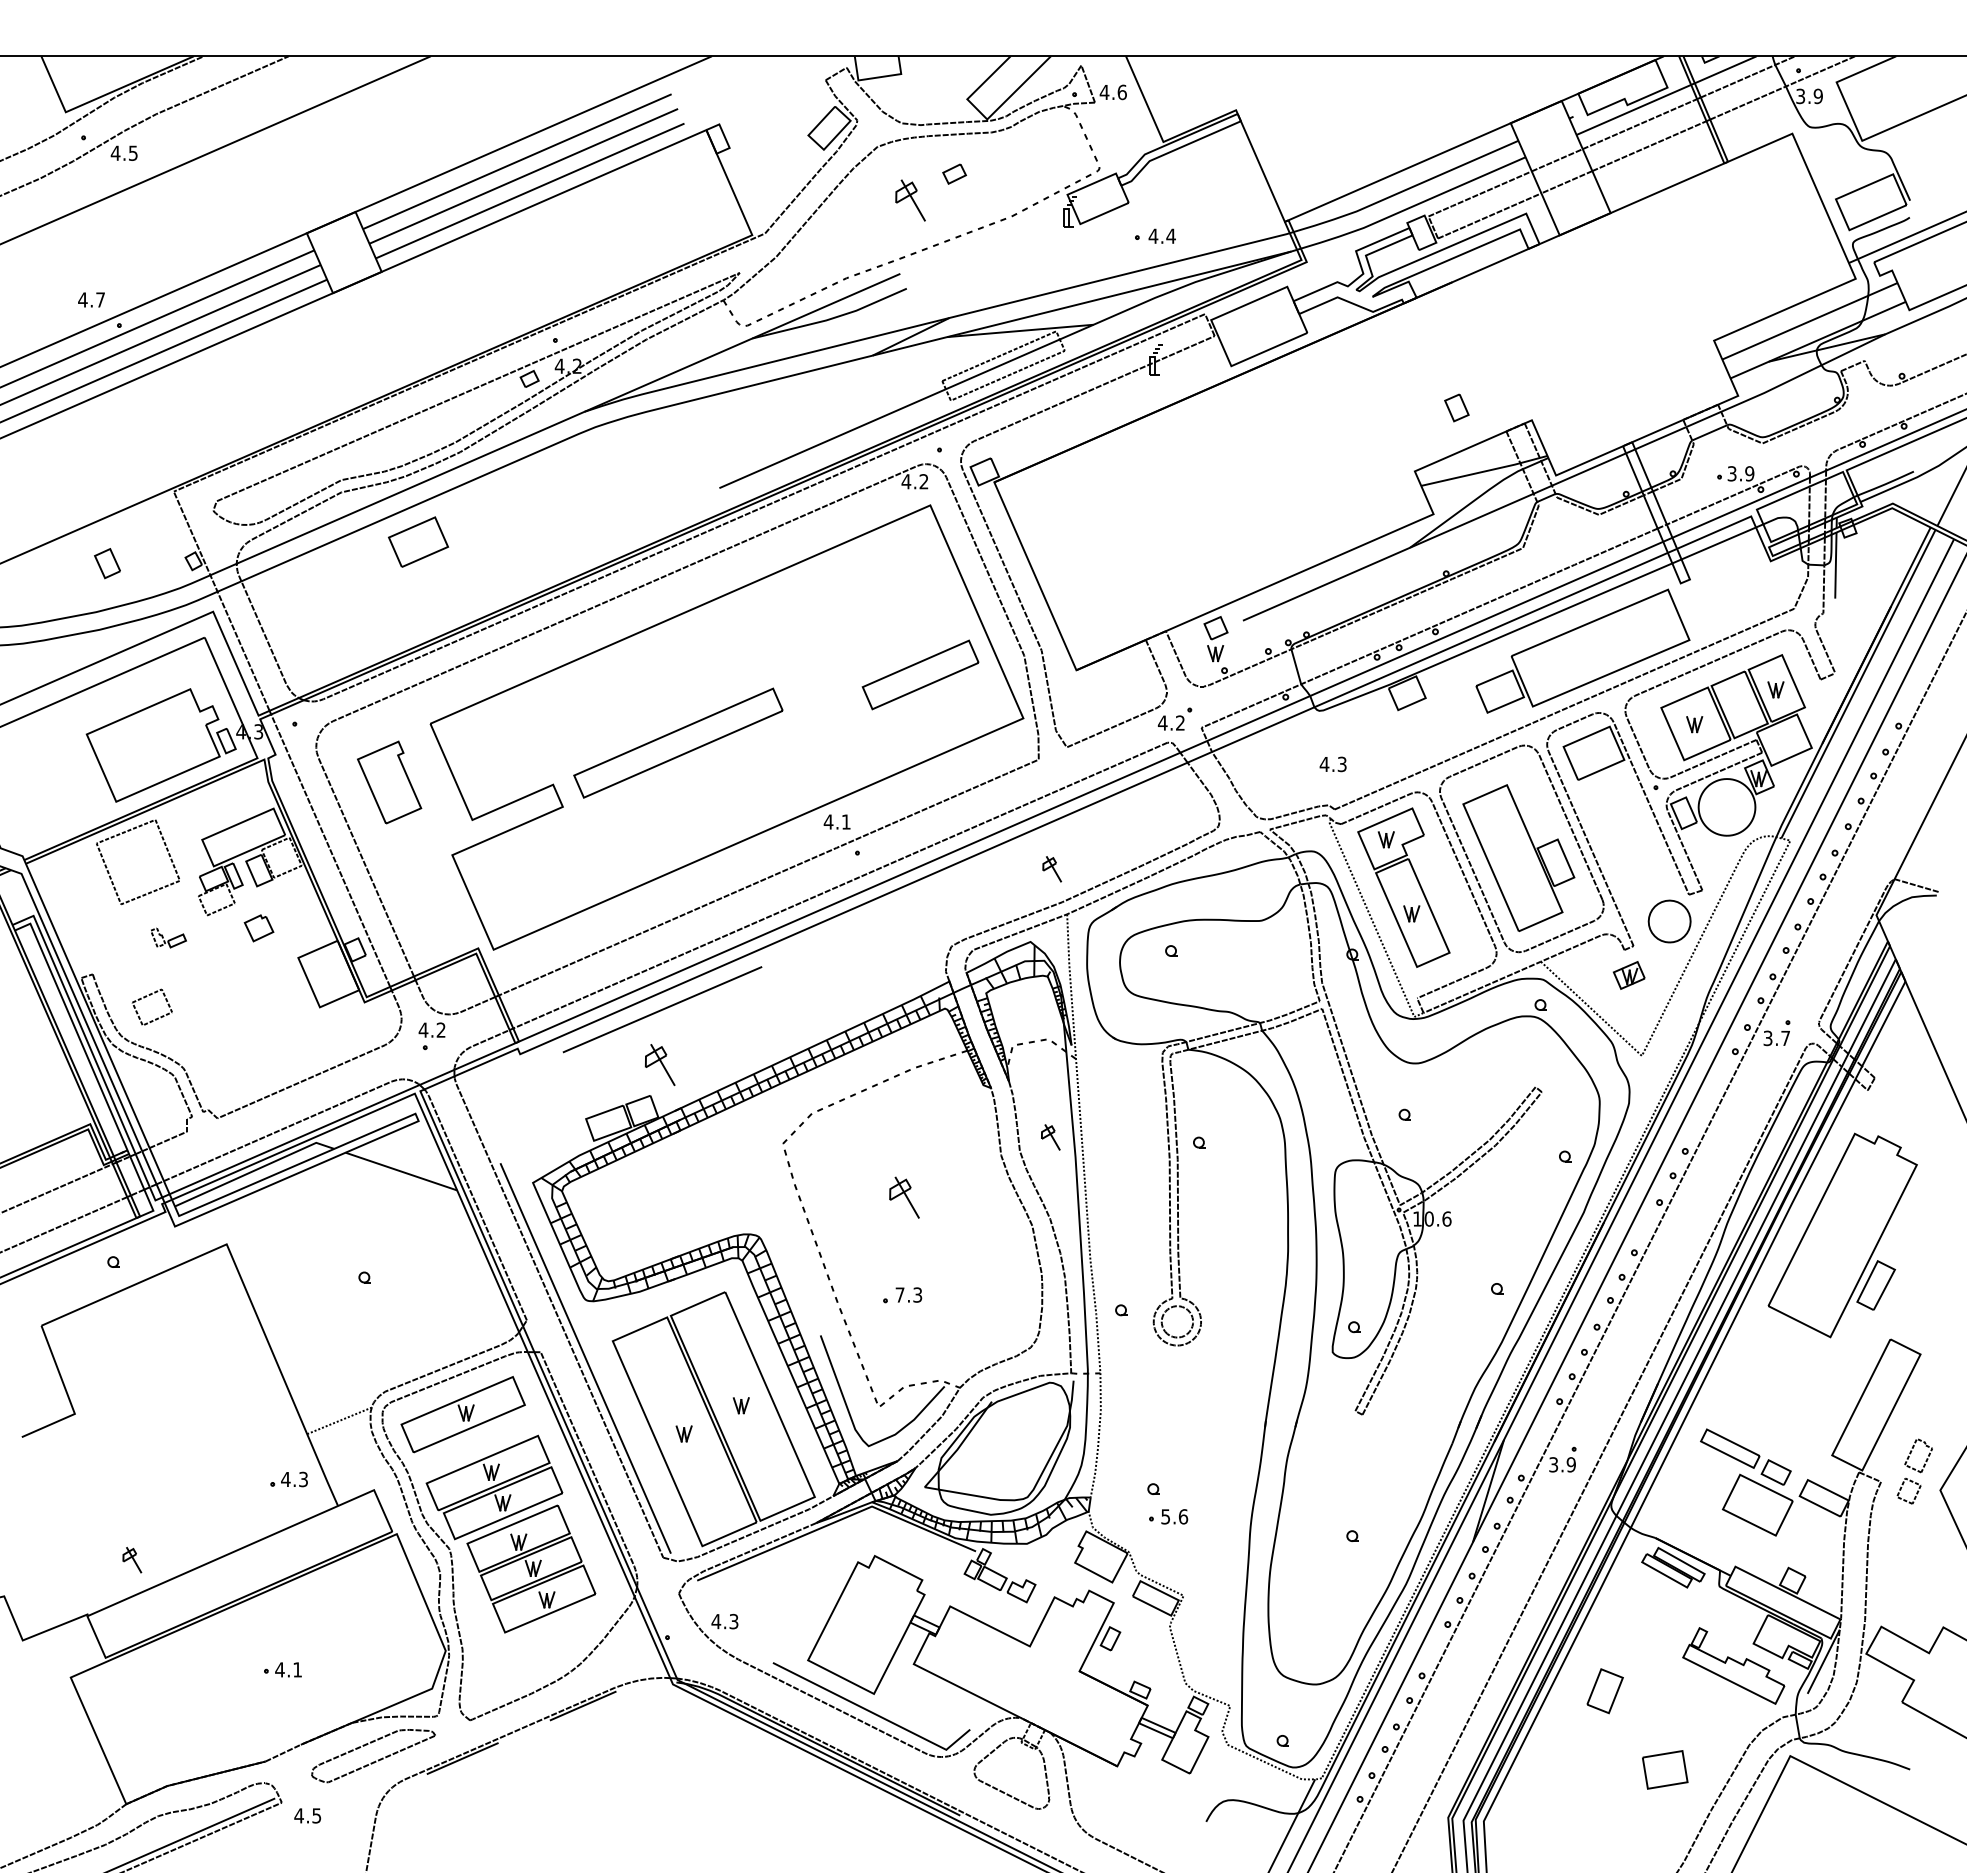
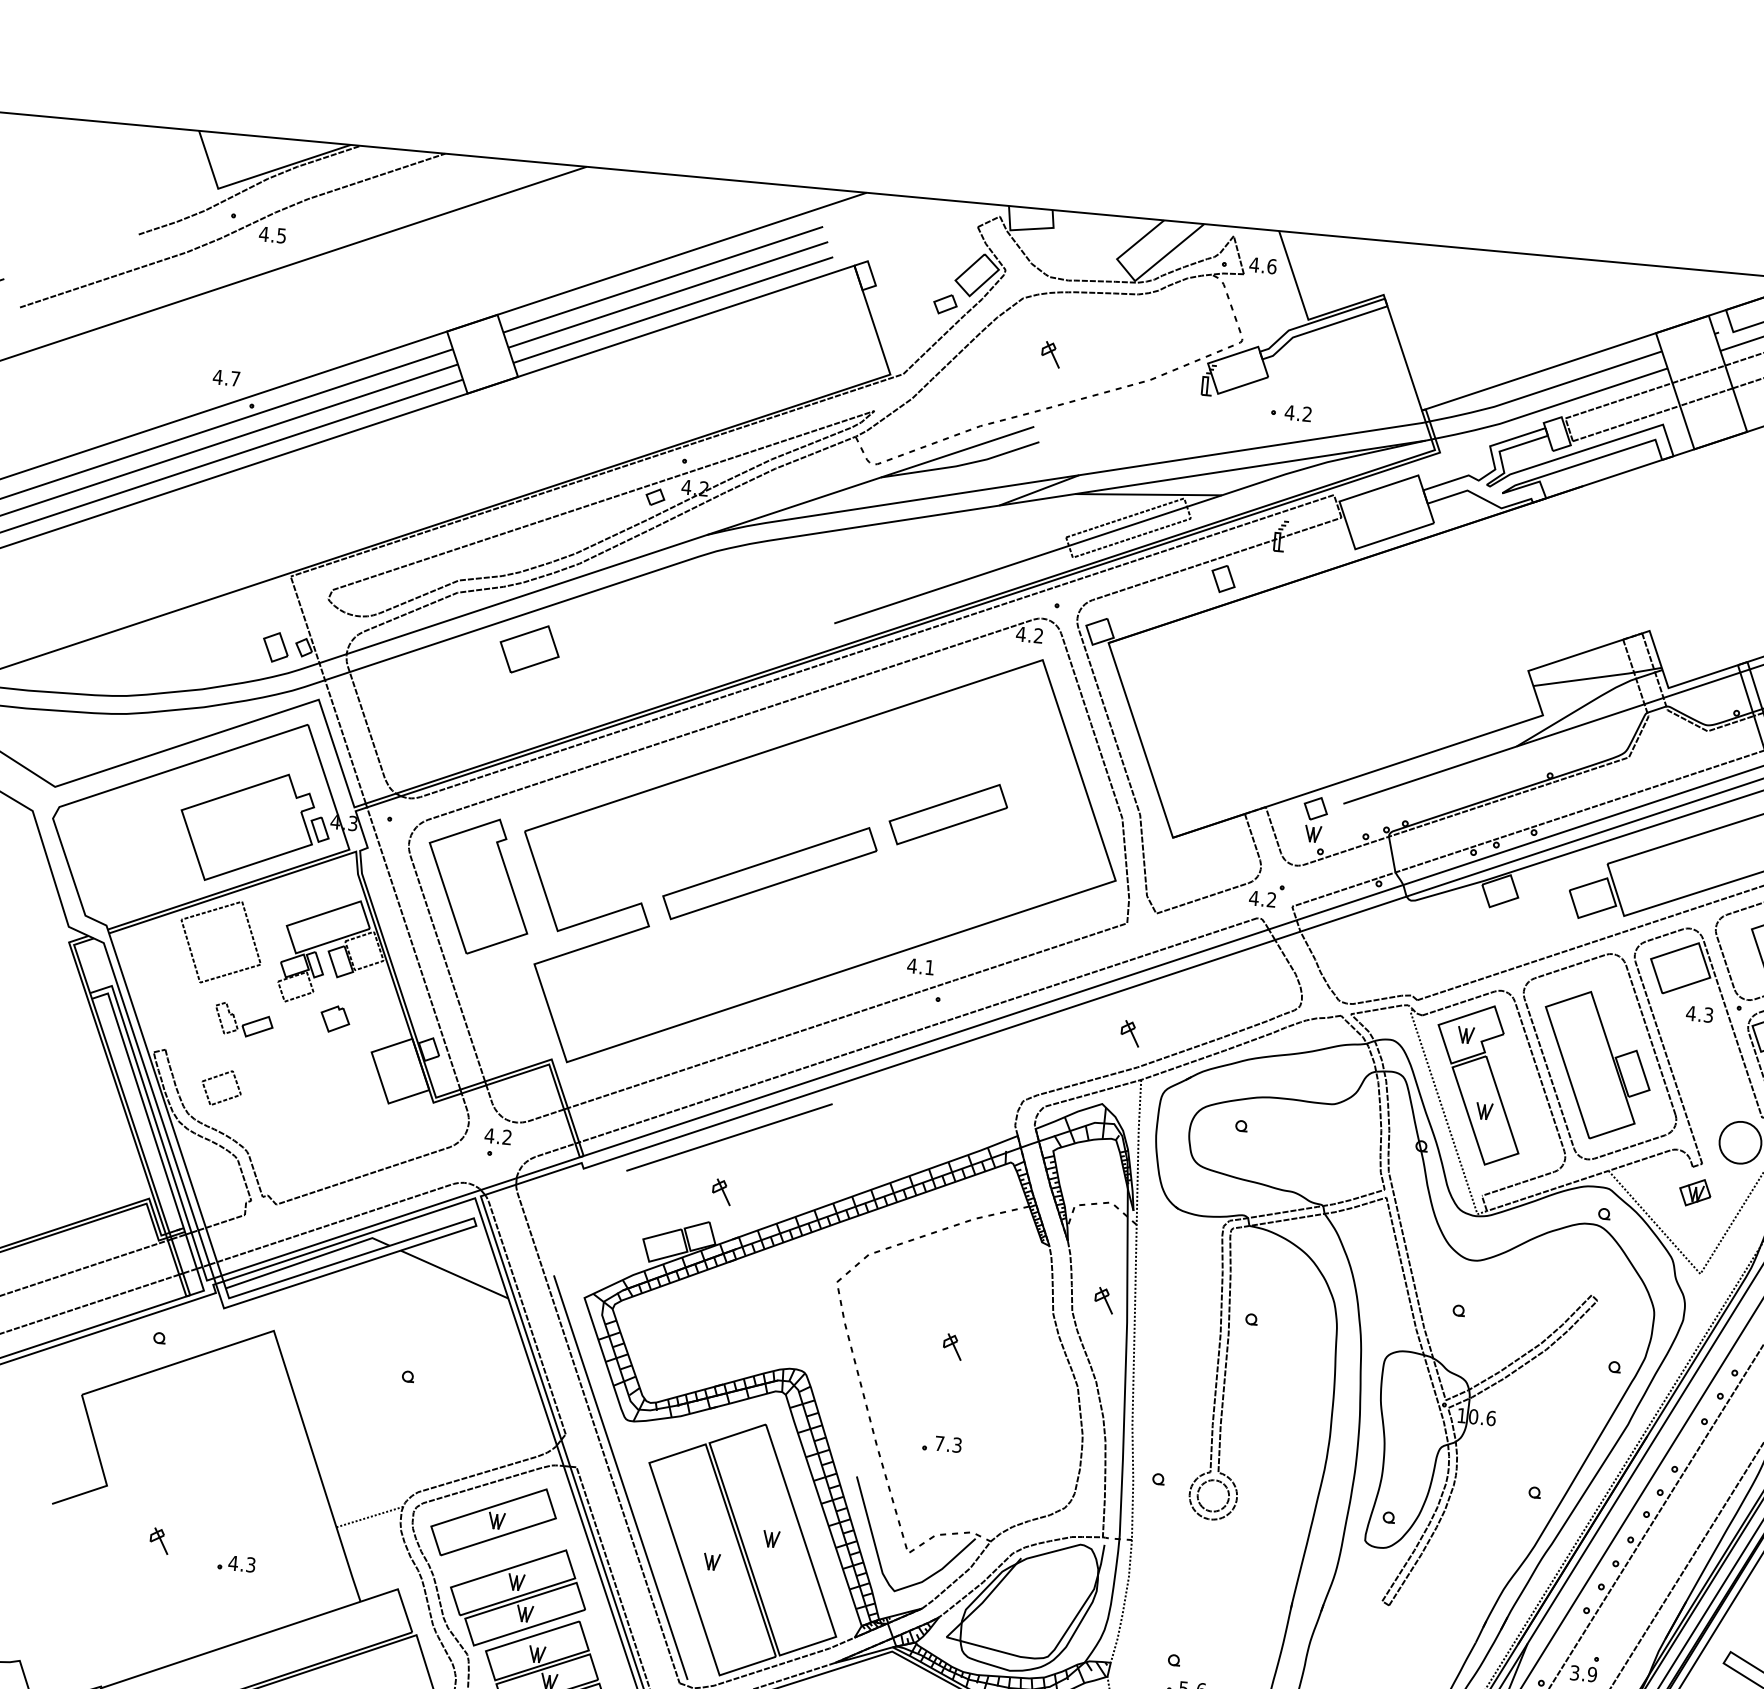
part: (954, 173) -> (945, 303), moved
part: (910, 200) -> (1051, 354), size x0.62
text: (1170, 235) -> (1306, 413), 4.4 -> 4.2
part: (1456, 407) -> (1223, 578), moved
part: (107, 563) -> (275, 647), moved
part: (920, 674) -> (948, 814), moved
text: (1332, 764) -> (1698, 1014), moved
part: (389, 782) -> (478, 886), size x1.67
part: (168, 937) -> (244, 1019), size x1.67
part: (659, 1064) -> (721, 1191), size x0.62
part: (903, 1197) -> (952, 1346), size x0.62
part: (288, 1479) -> (236, 1563), moved
part: (132, 1560) -> (159, 1541), moved

